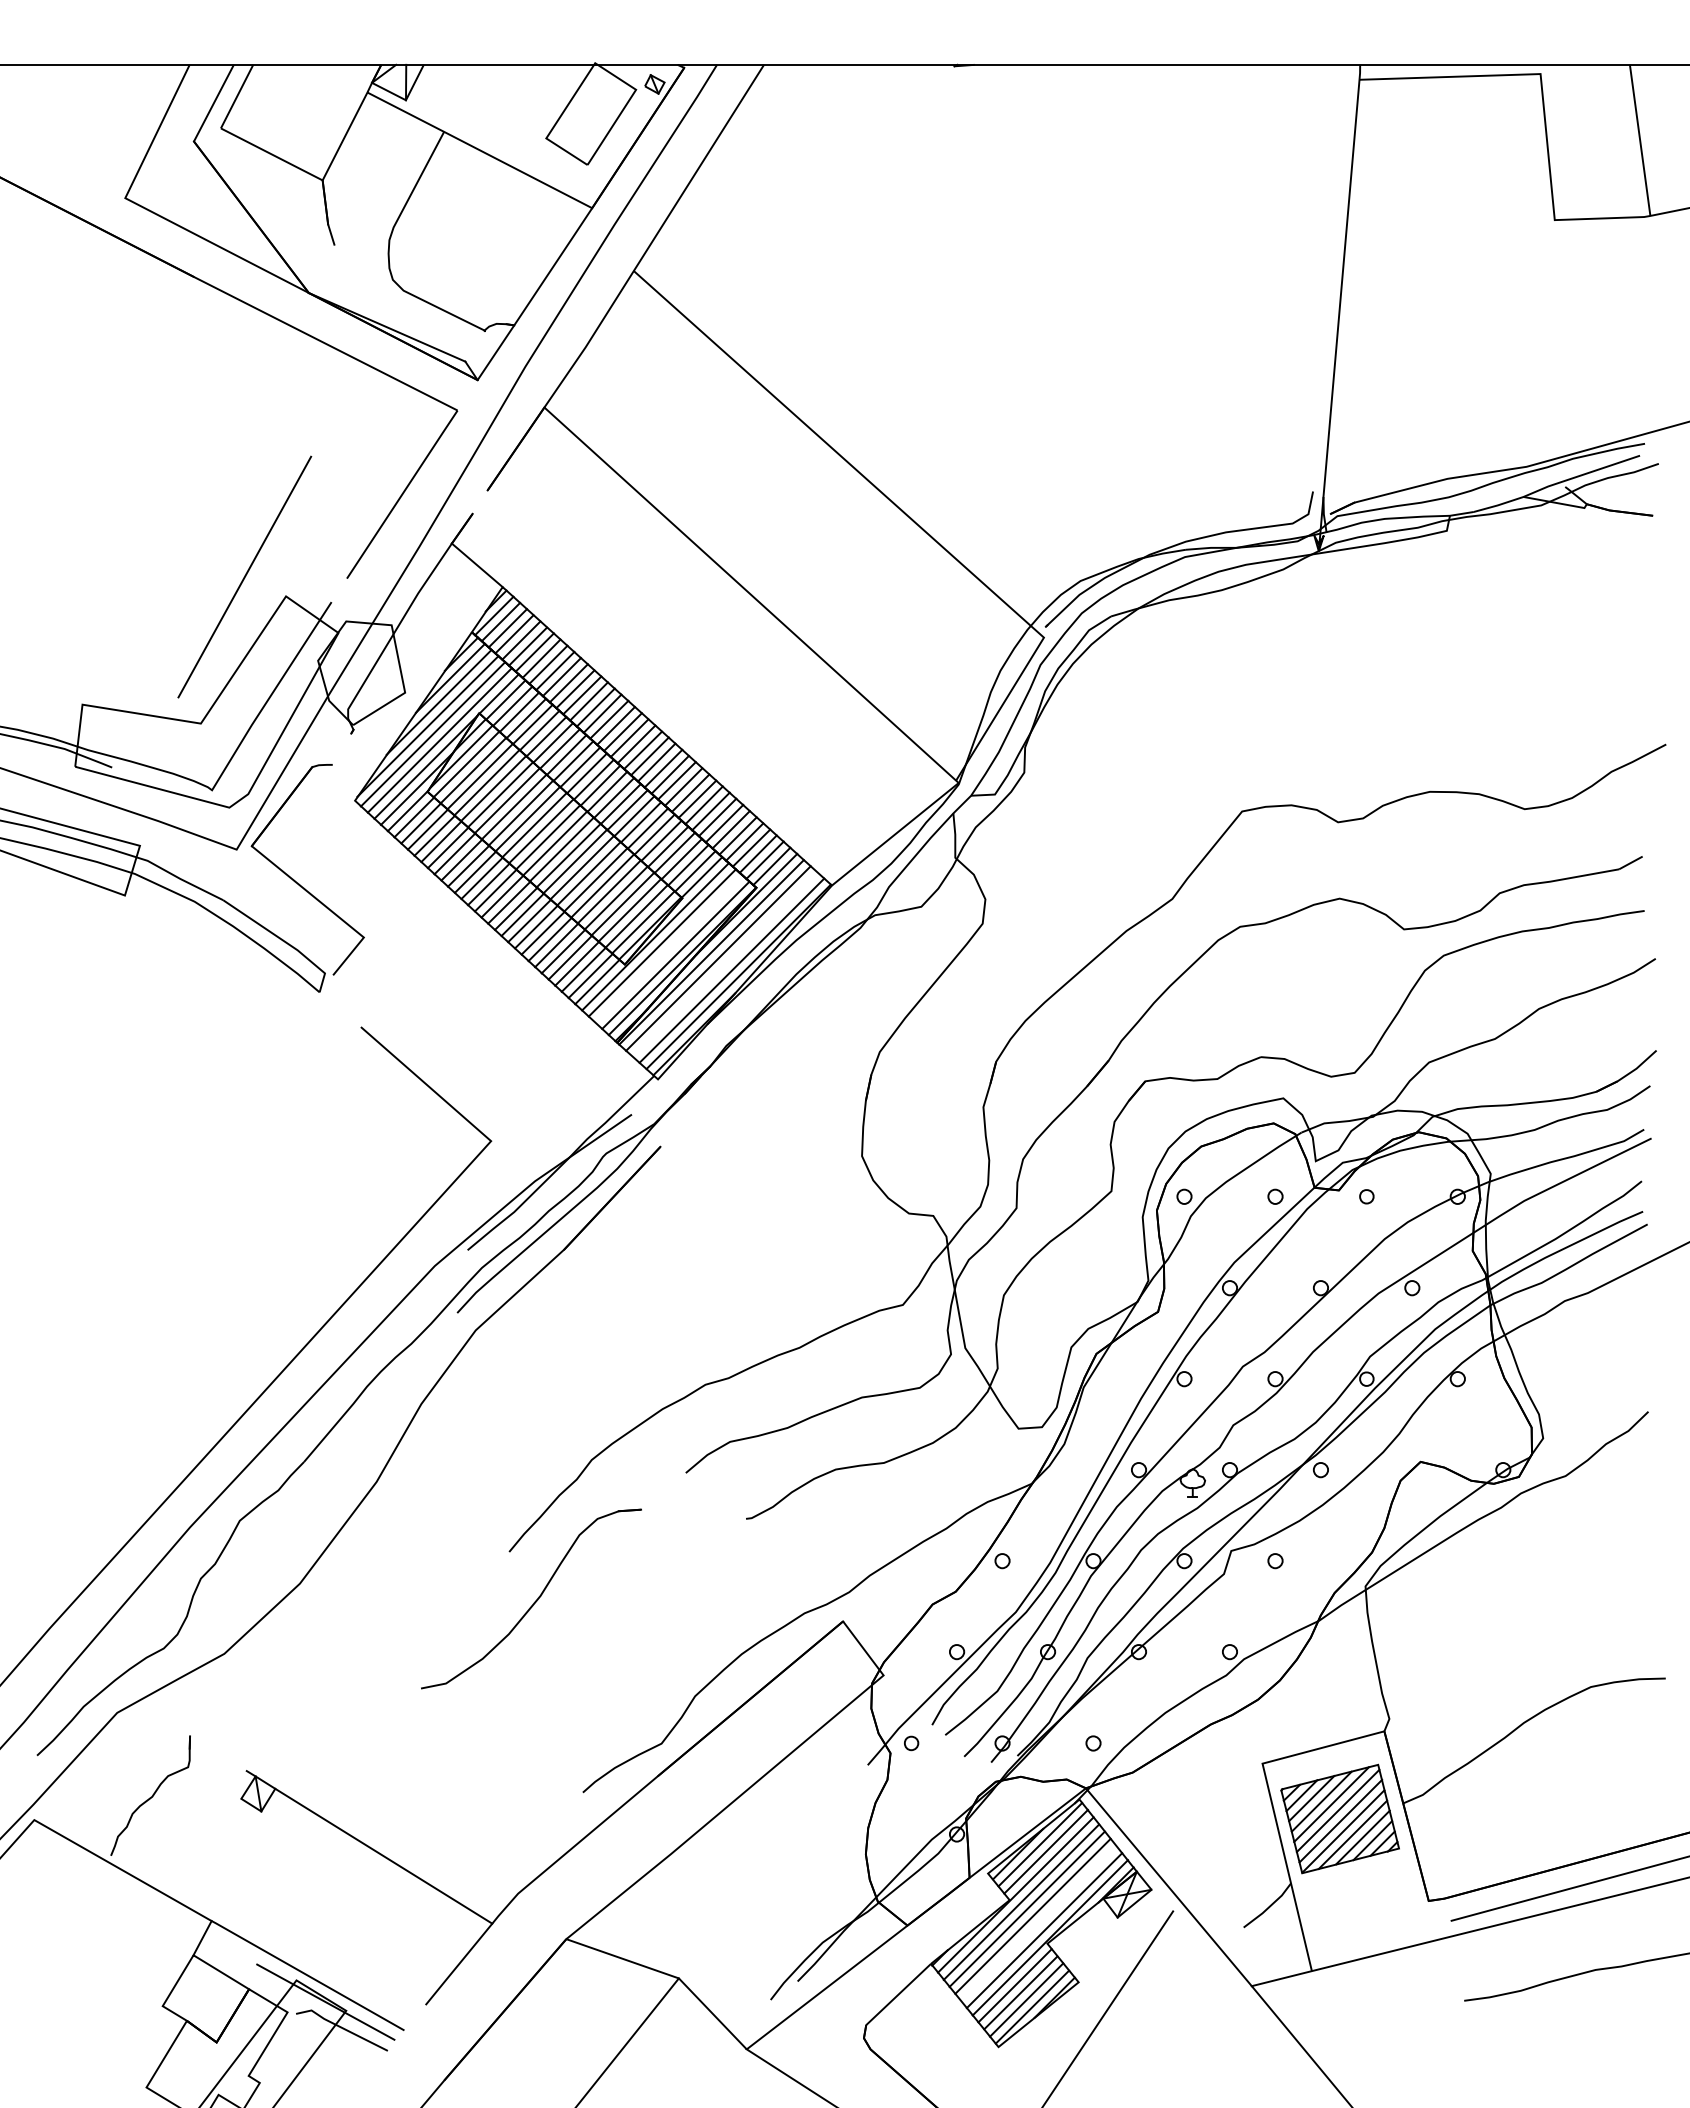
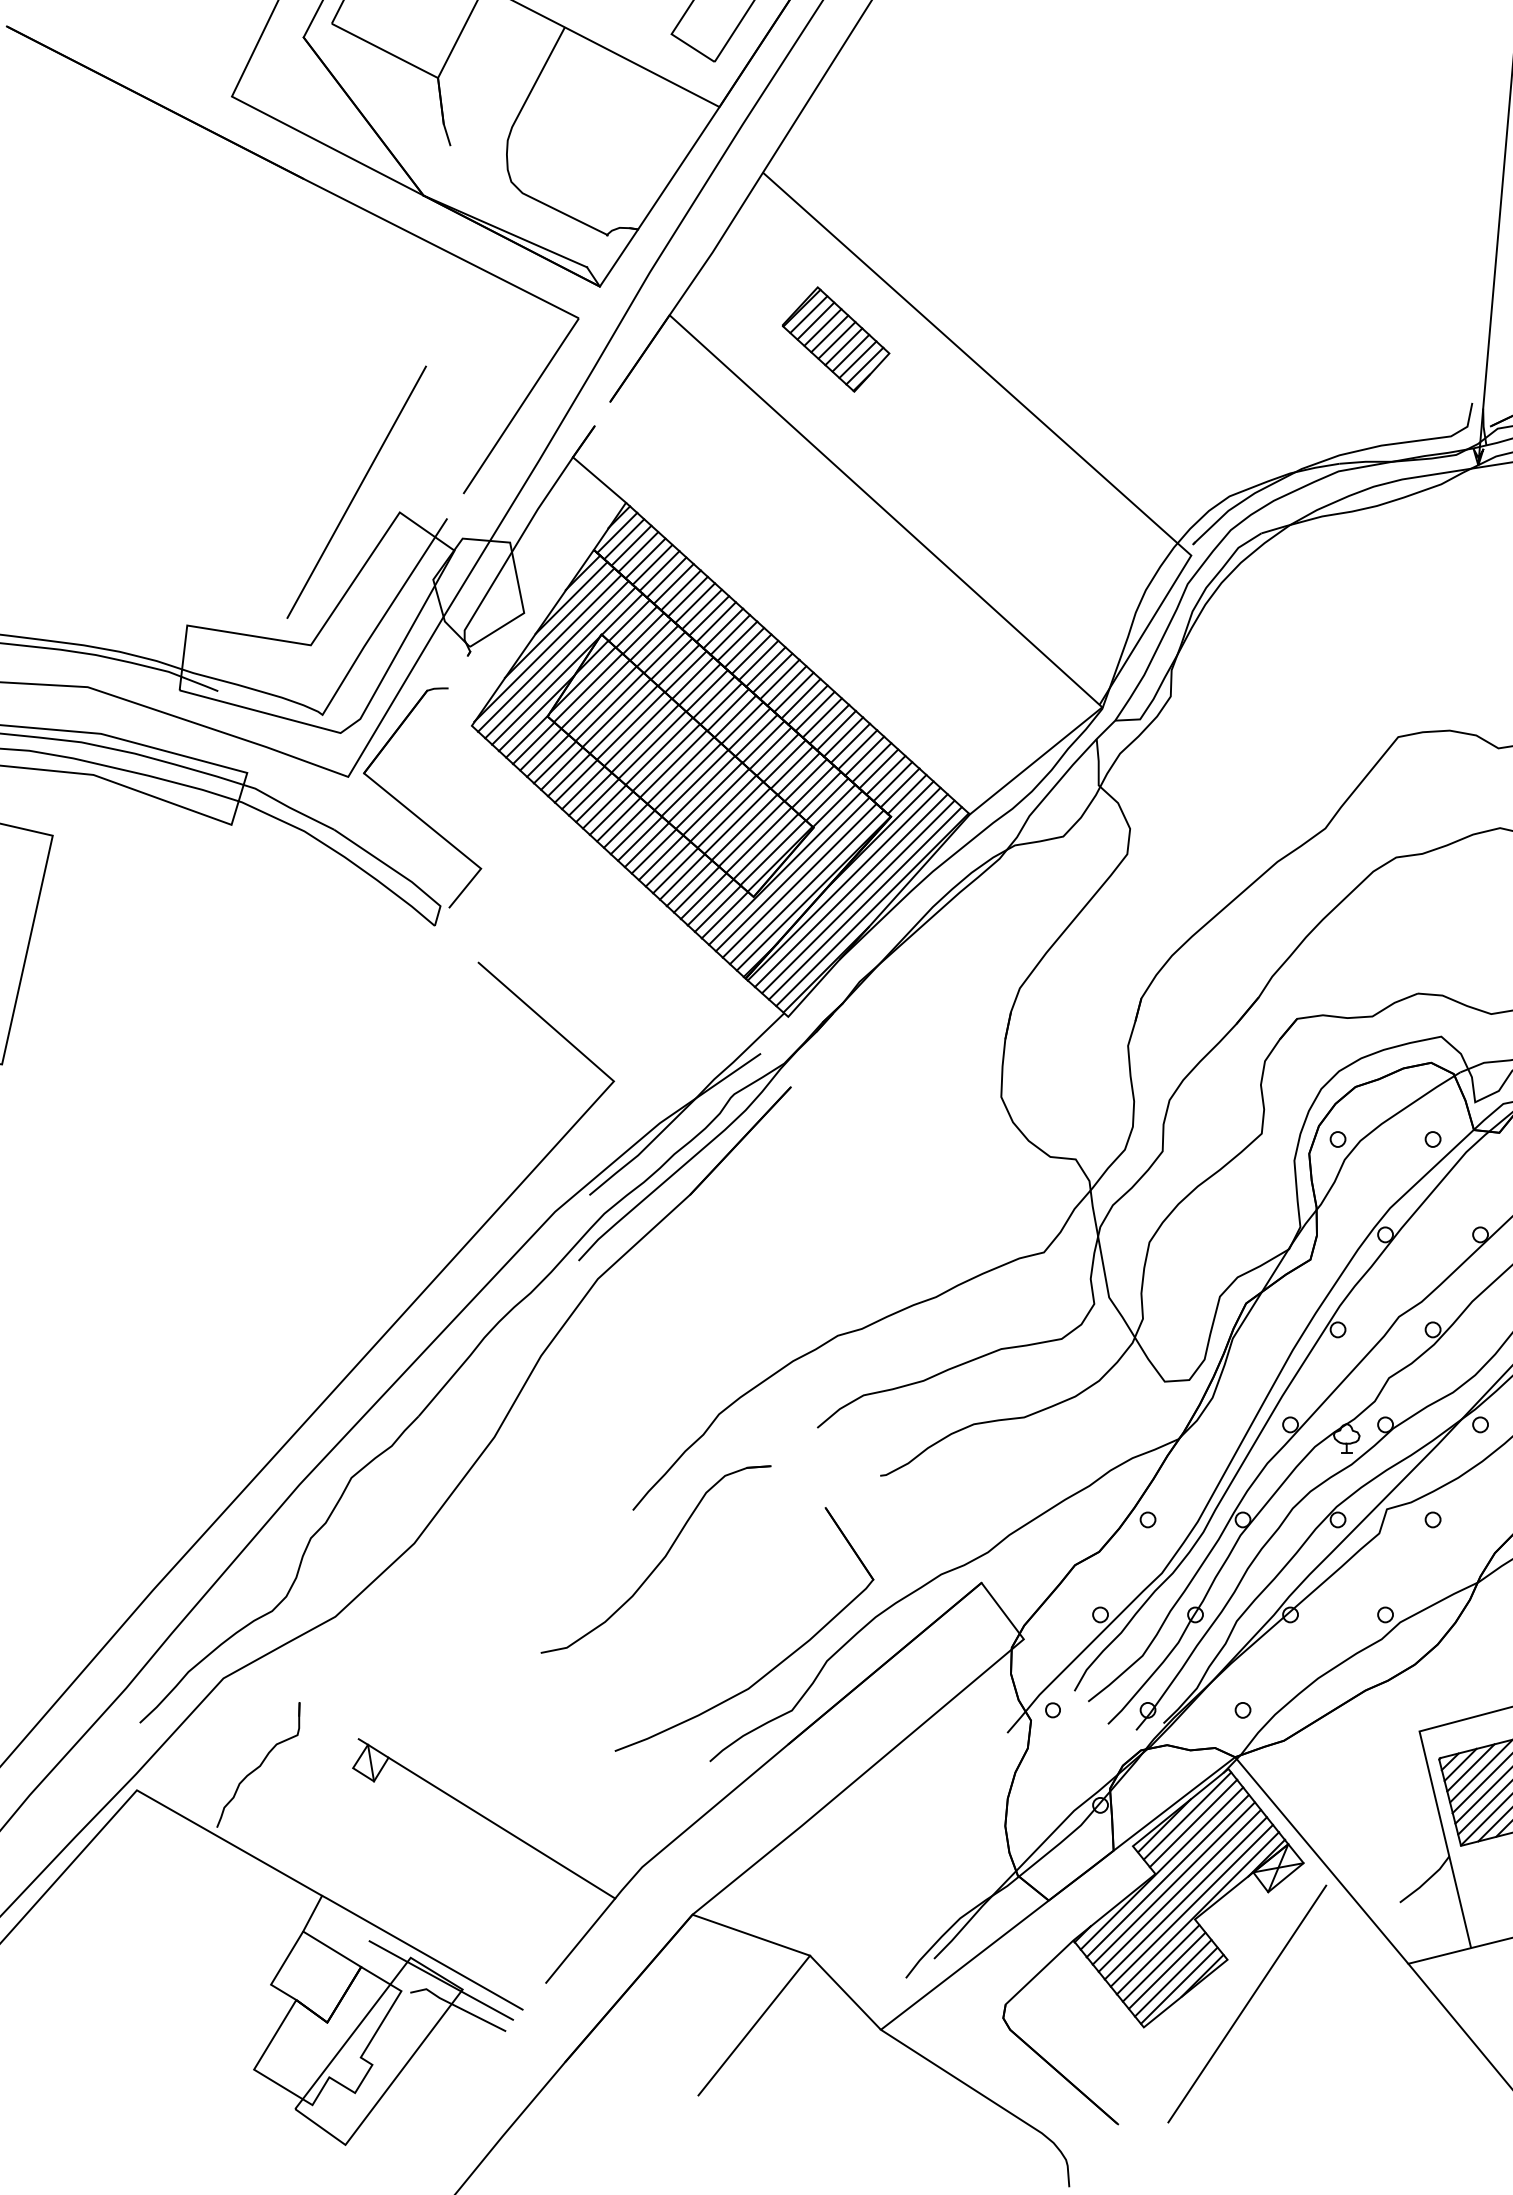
part: (703, 430) -> (835, 339), added
line: (668, 948) -> (799, 880), added
line: (725, 964) -> (858, 896), added
part: (643, 1702) -> (773, 1667), added
line: (1038, 1923) -> (1185, 1898), added

